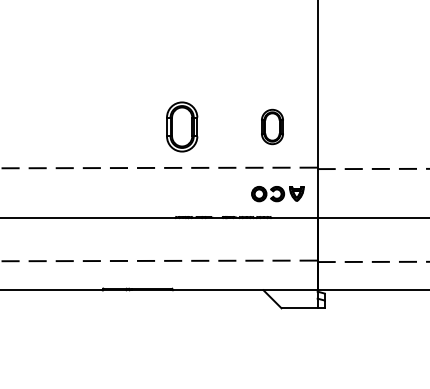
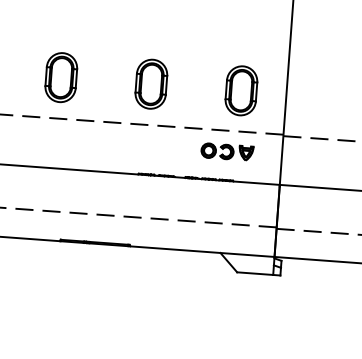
part: (91, 126) -> (60, 77), added
part: (272, 126) -> (241, 90), size x1.43
part: (277, 194) -> (226, 152), moved

